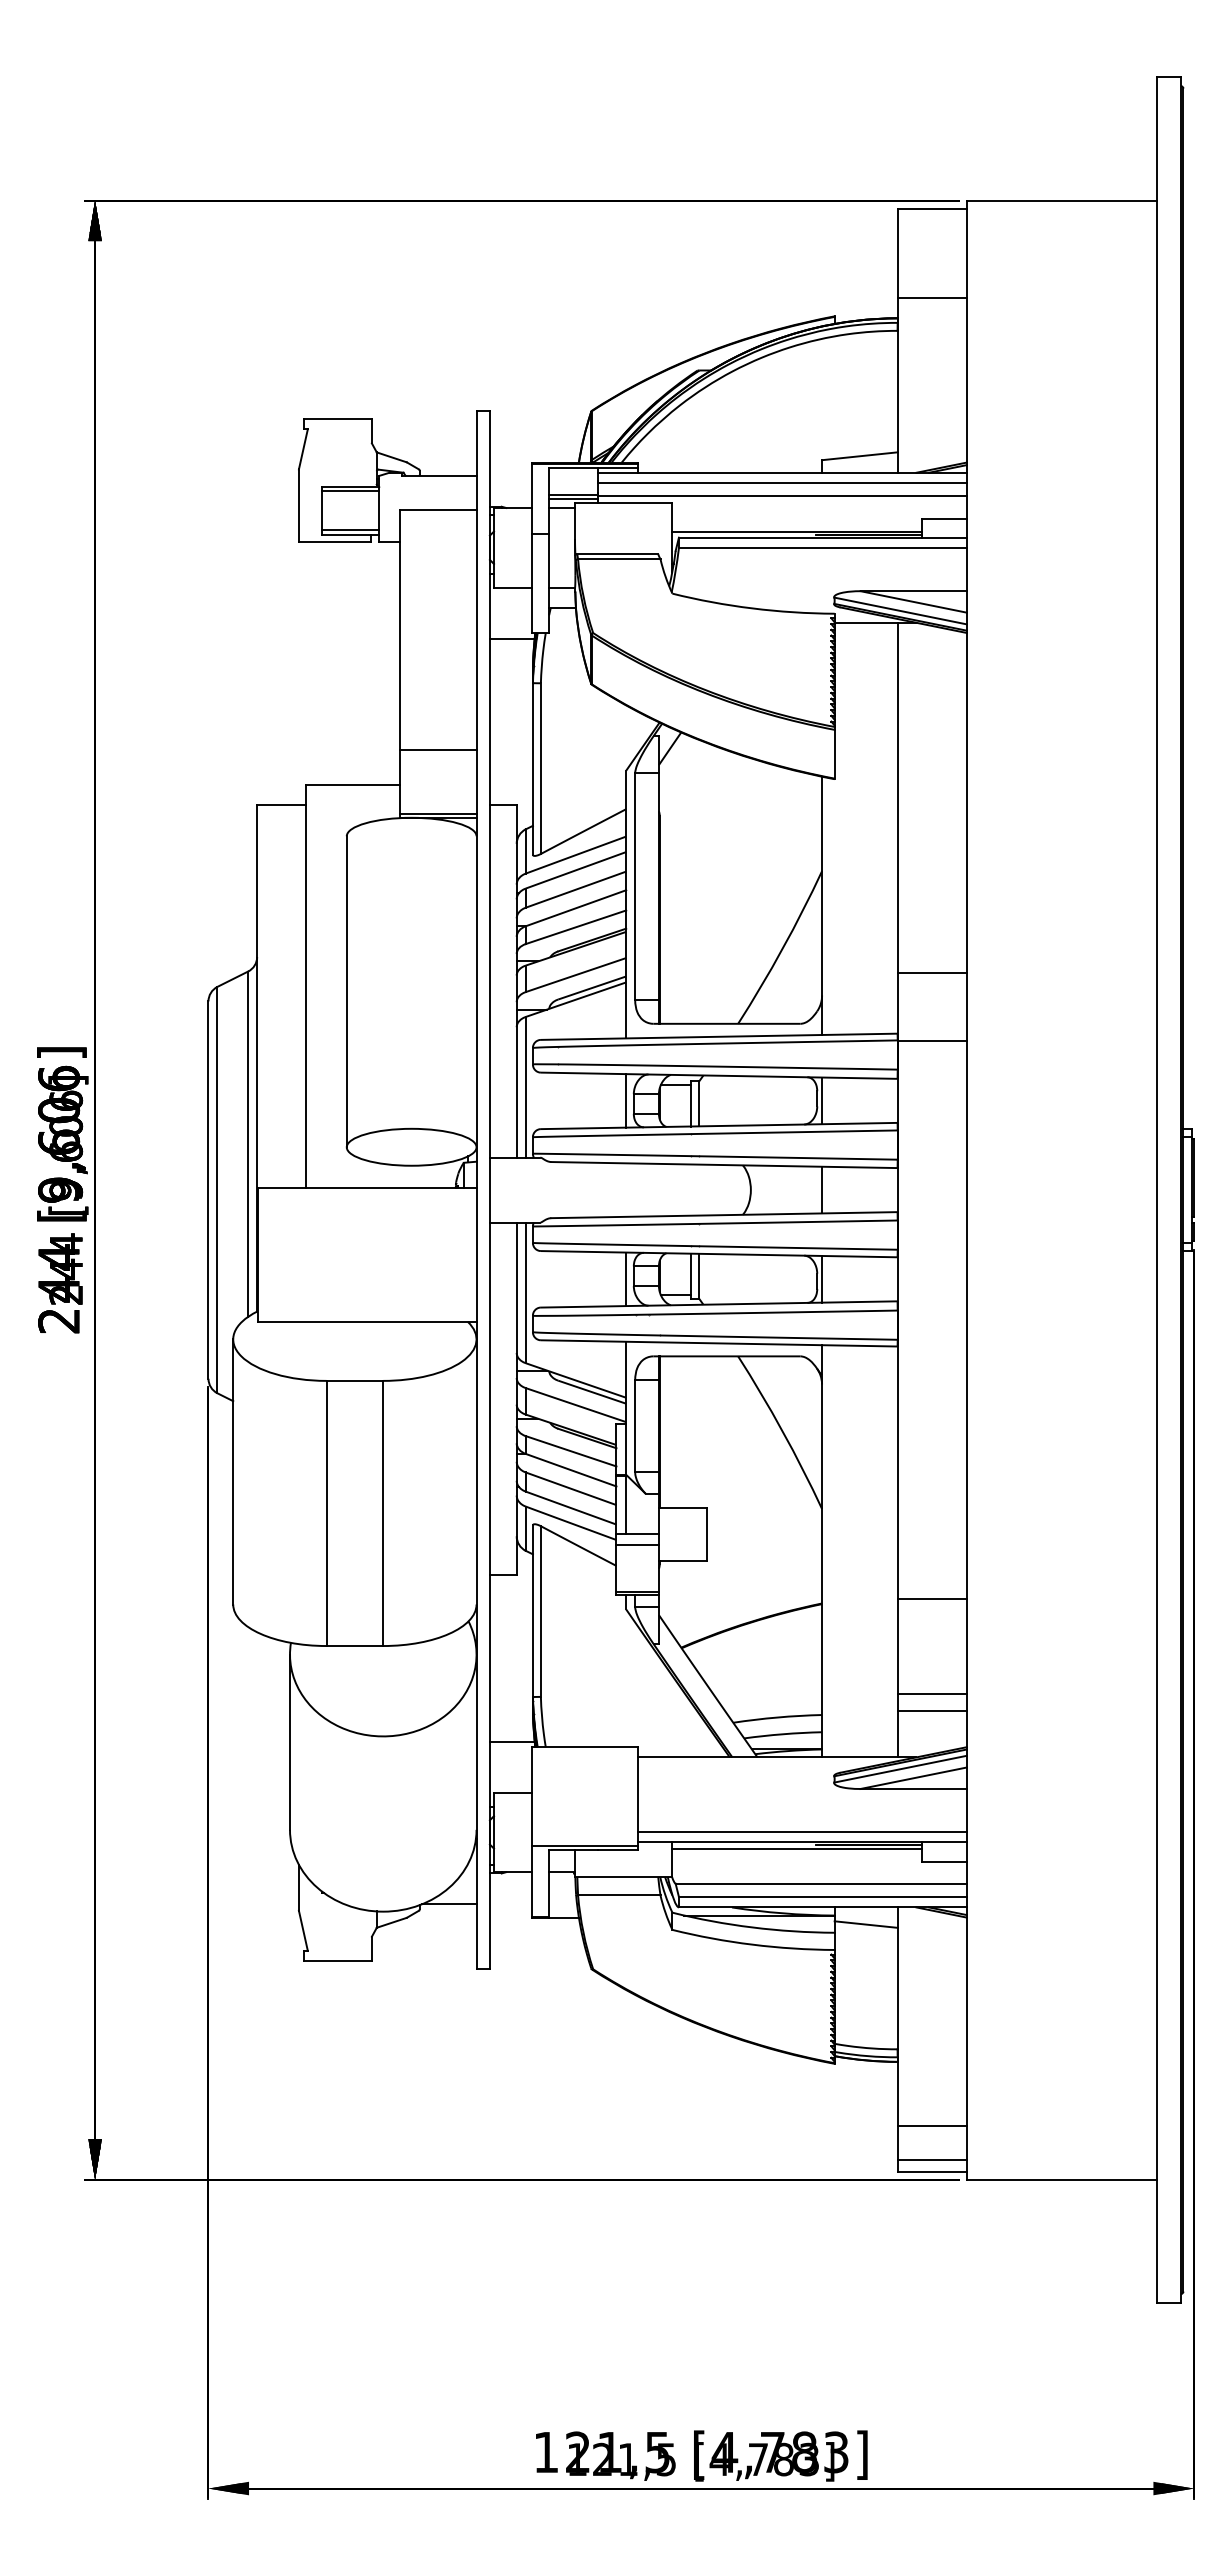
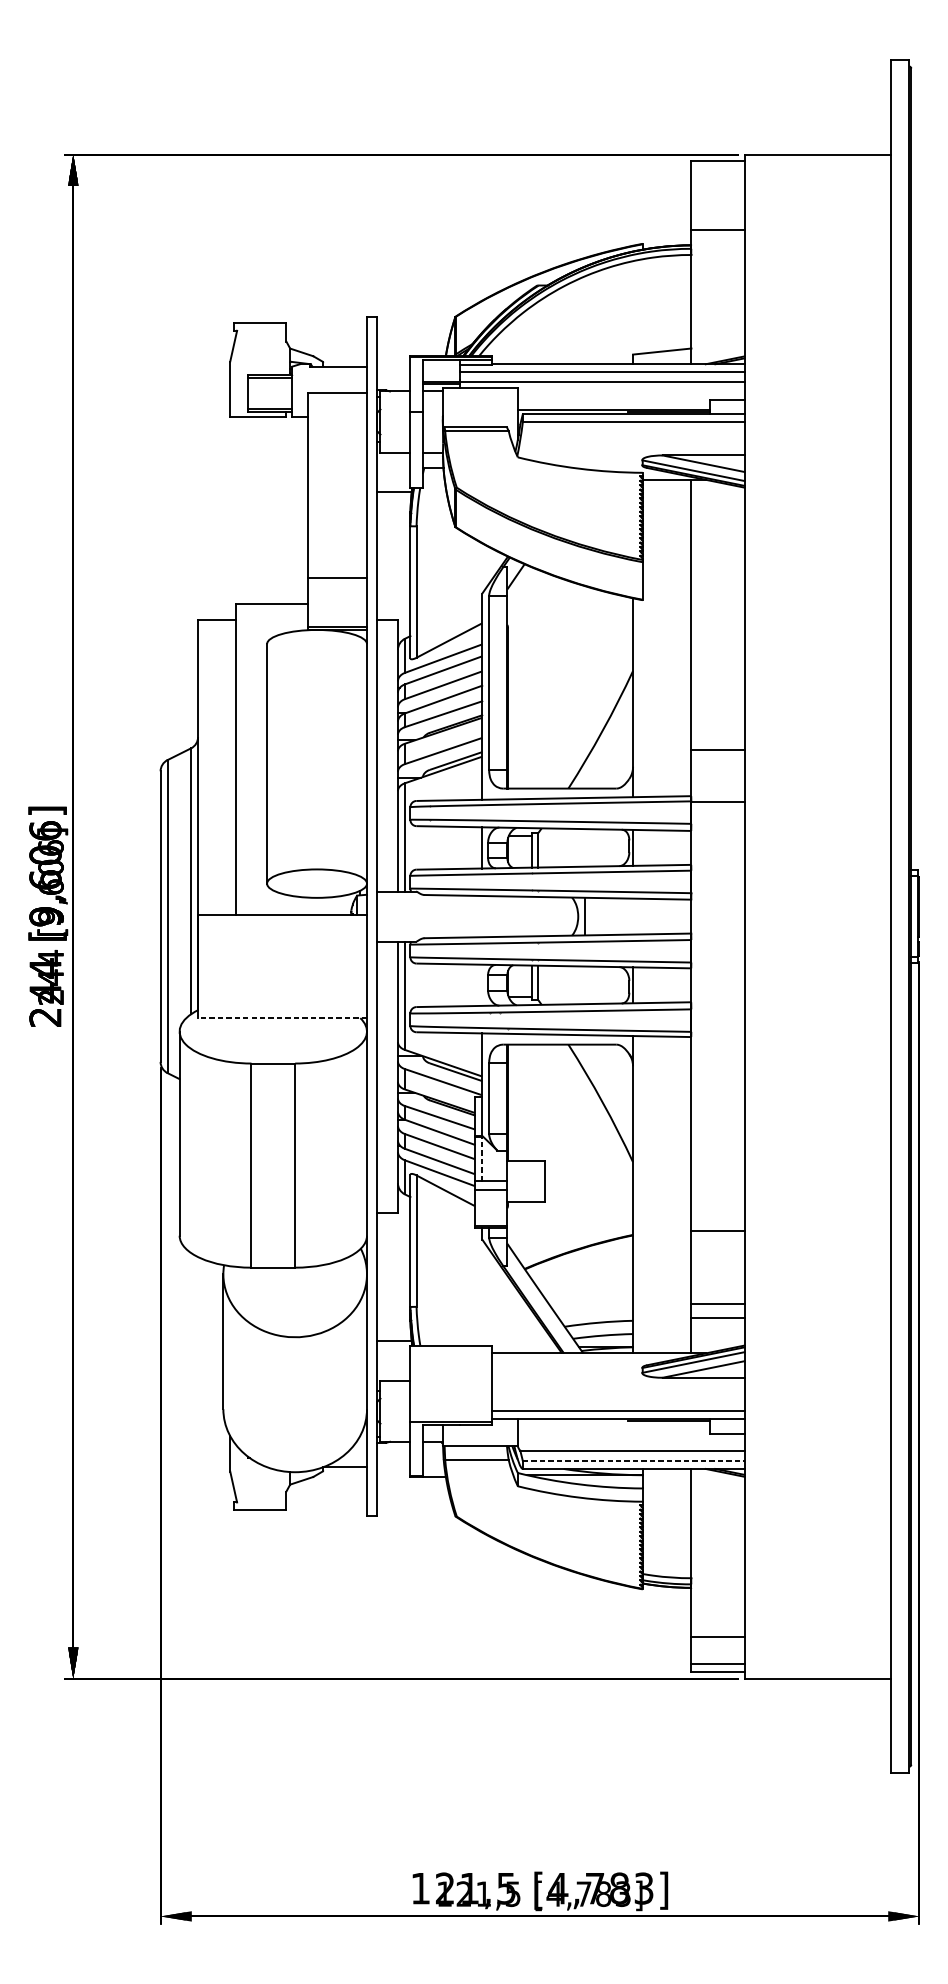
line: (822, 1189) -> (585, 916), moved
line: (626, 1279) -> (482, 985), removed
line: (366, 1321) -> (282, 1017), solid -> dashed
line: (626, 1504) -> (482, 1158), solid -> dashed
line: (797, 1848) -> (614, 1423), removed
line: (822, 1896) -> (633, 1460), solid -> dashed
line: (865, 1924) -> (666, 1482), removed

